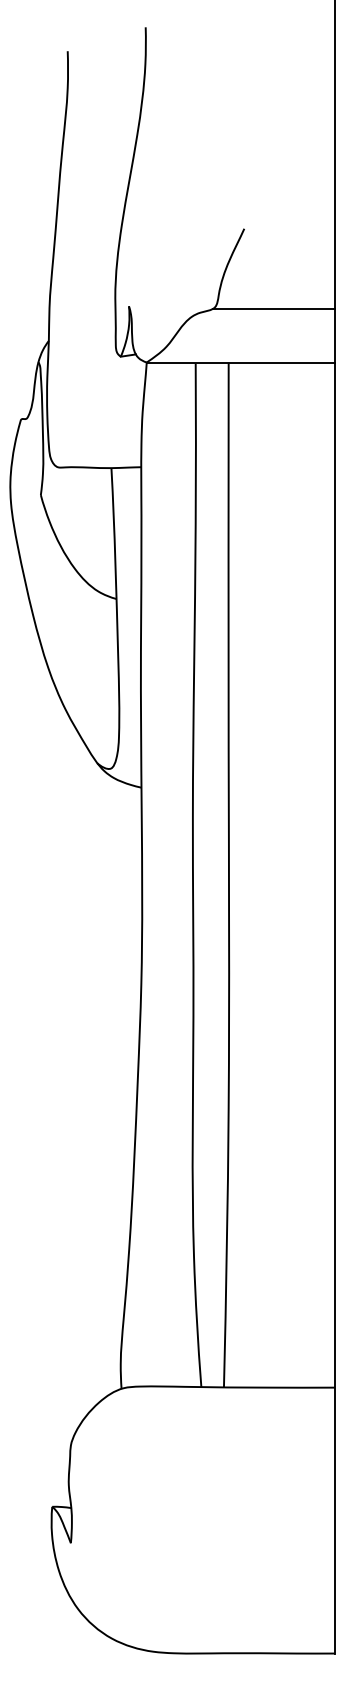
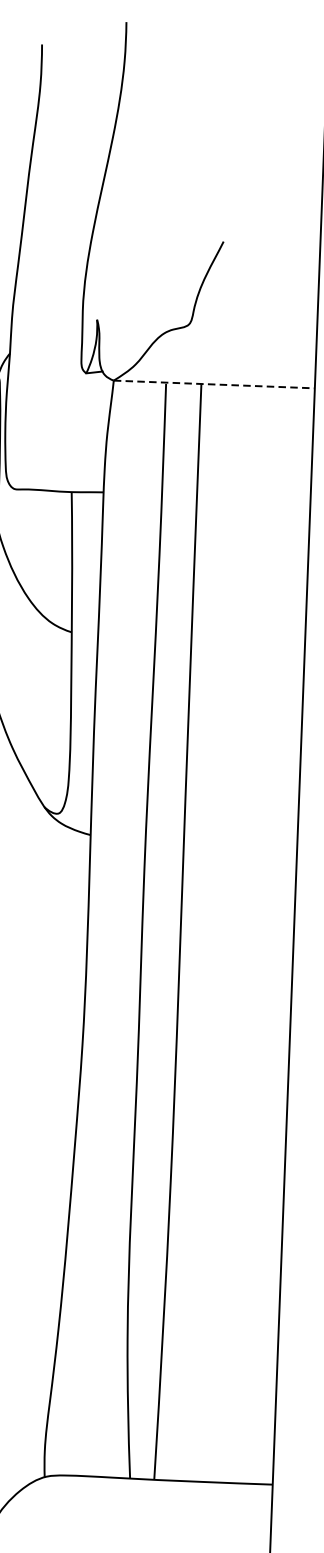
line: (273, 308) -> (251, 328), removed
line: (241, 362) -> (215, 384), solid -> dashed

